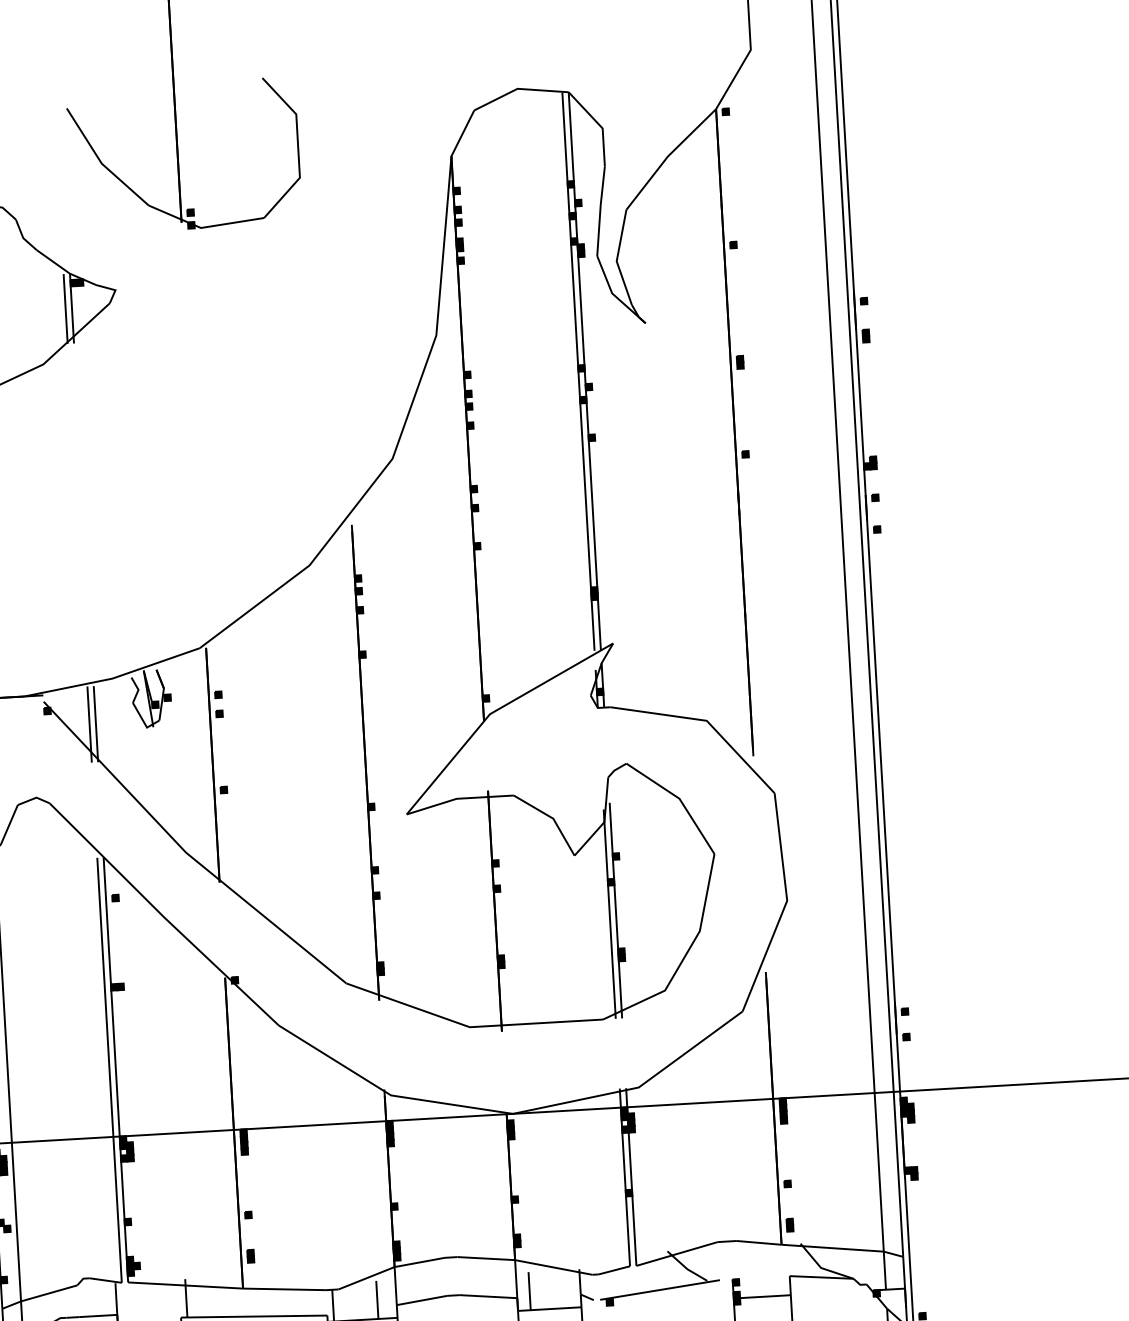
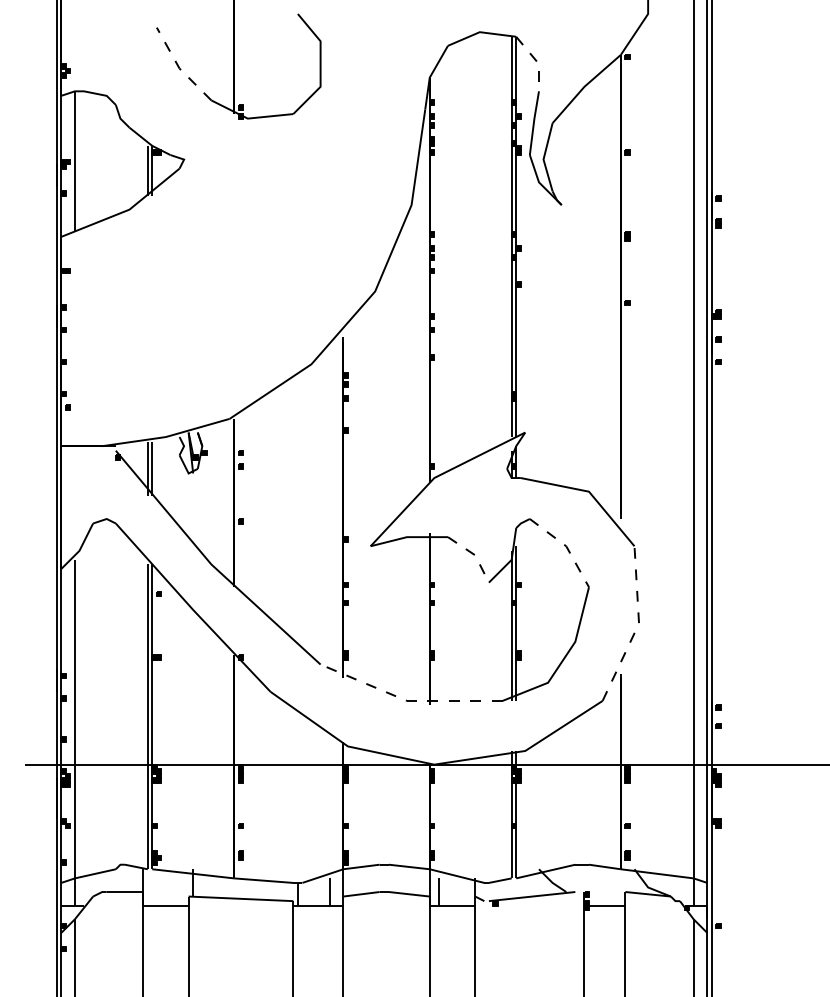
line: (600, 125) -> (537, 61), solid -> dashed
line: (101, 163) -> (179, 68), solid -> dashed
line: (679, 799) -> (566, 546), solid -> dashed
line: (553, 818) -> (475, 555), solid -> dashed
line: (785, 904) -> (637, 626), solid -> dashed
line: (470, 1026) -> (407, 700), solid -> dashed

